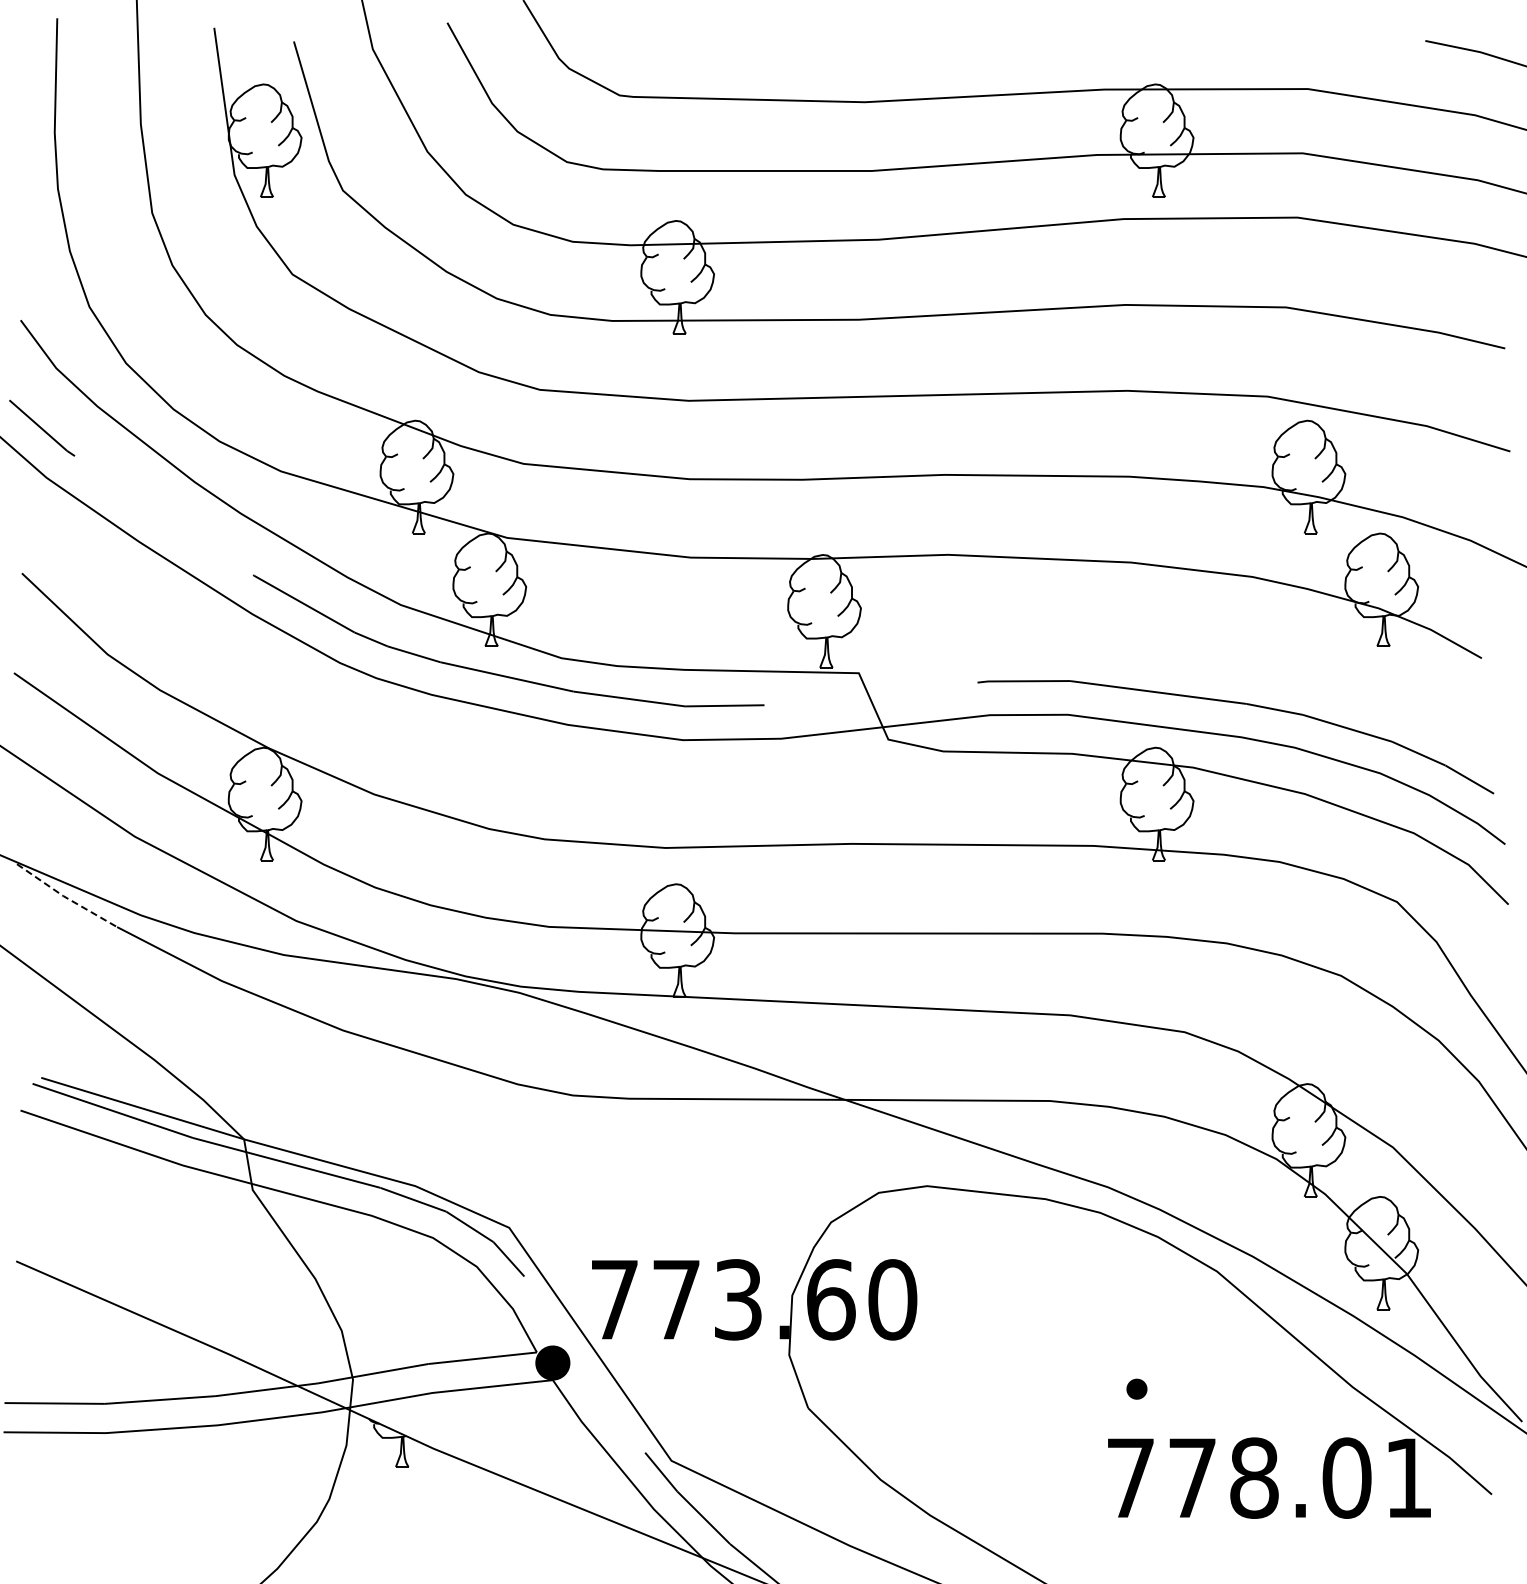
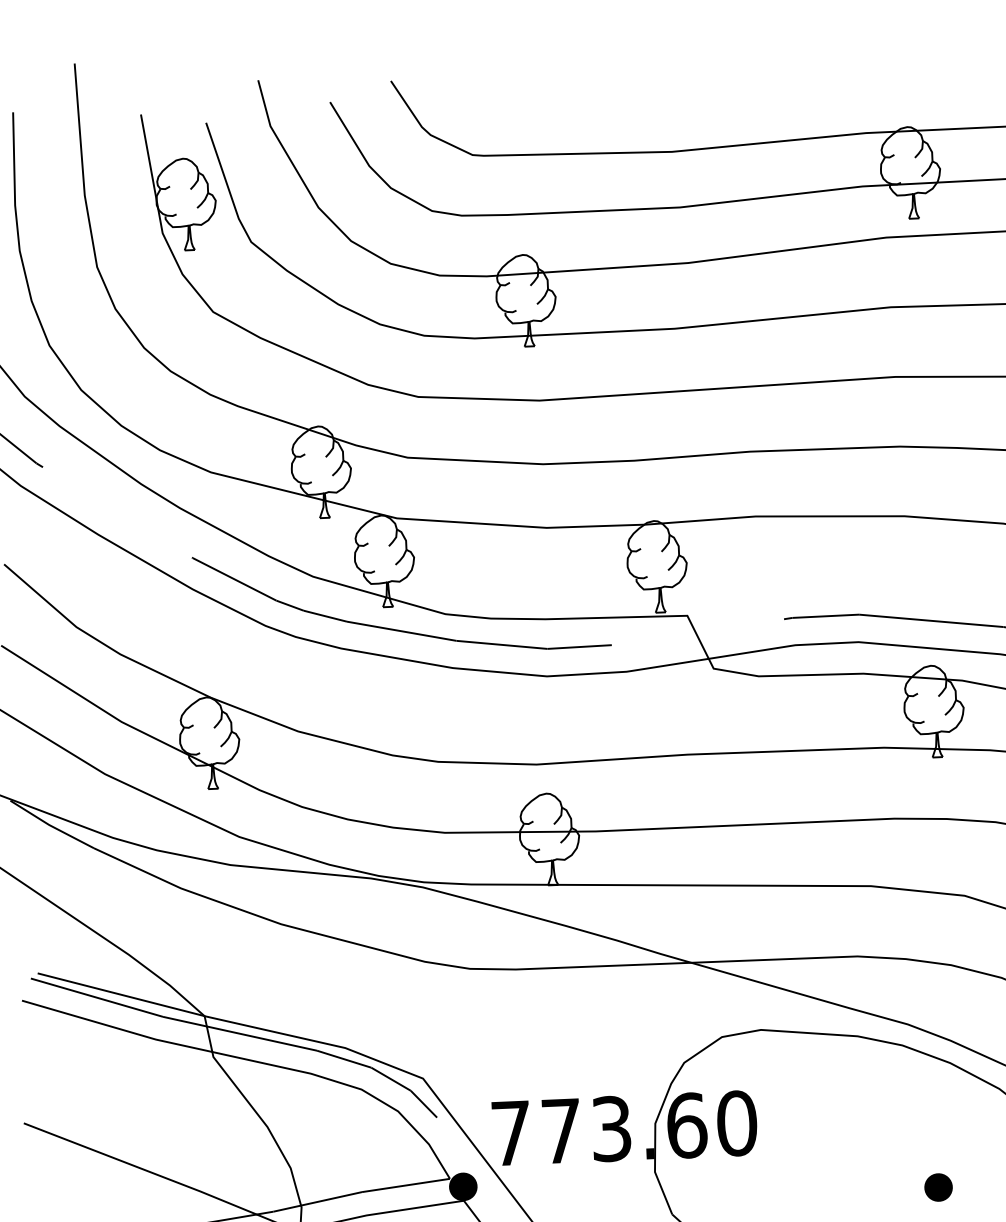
line: (65, 897) -> (50, 826), dashed -> solid
part: (1136, 1388) -> (938, 1186), size x1.67

